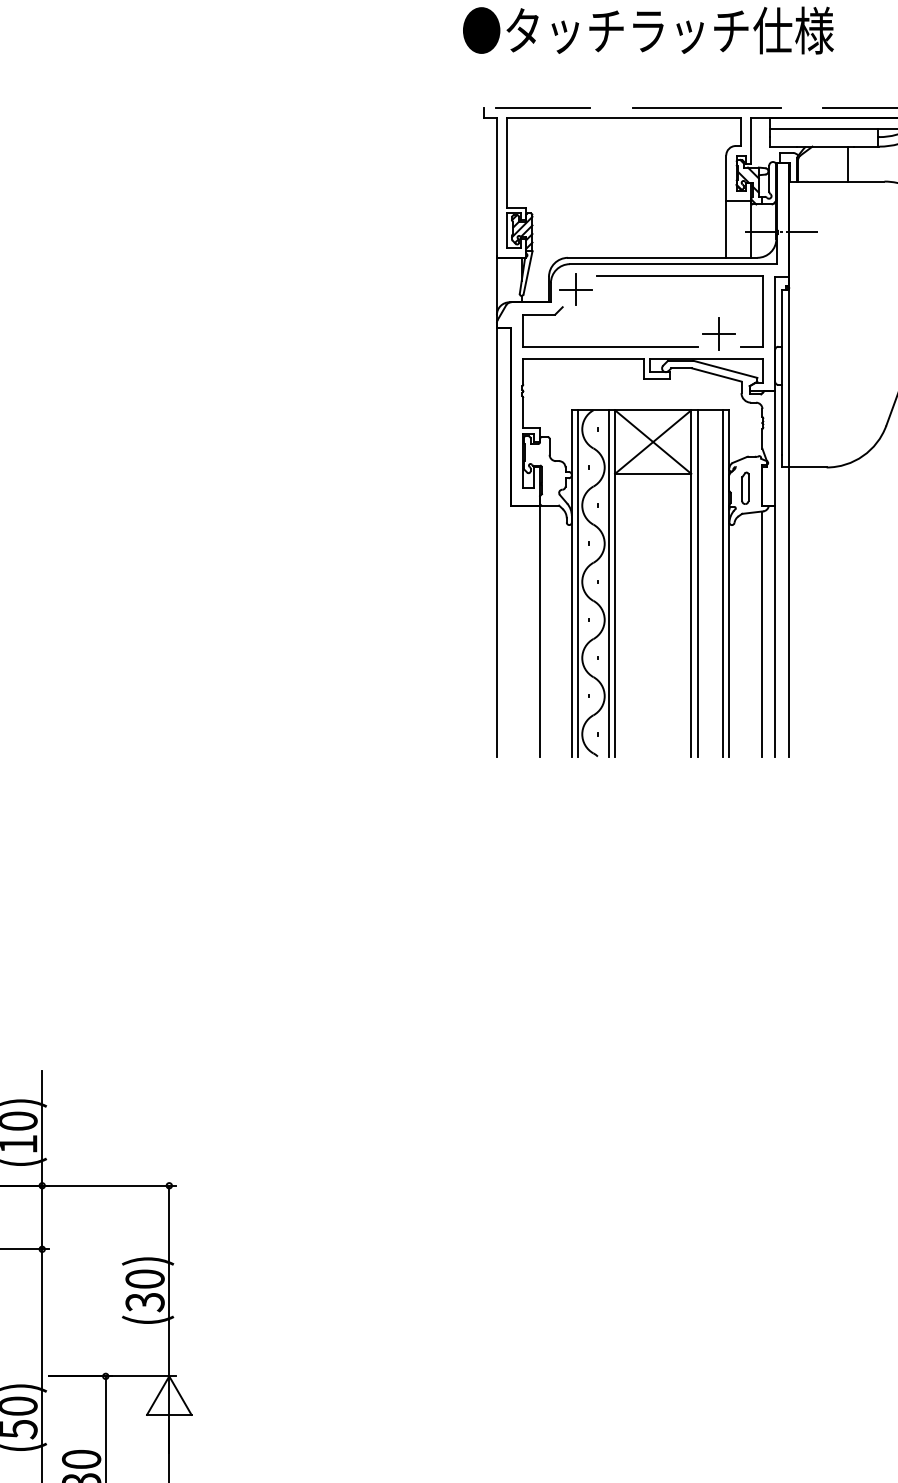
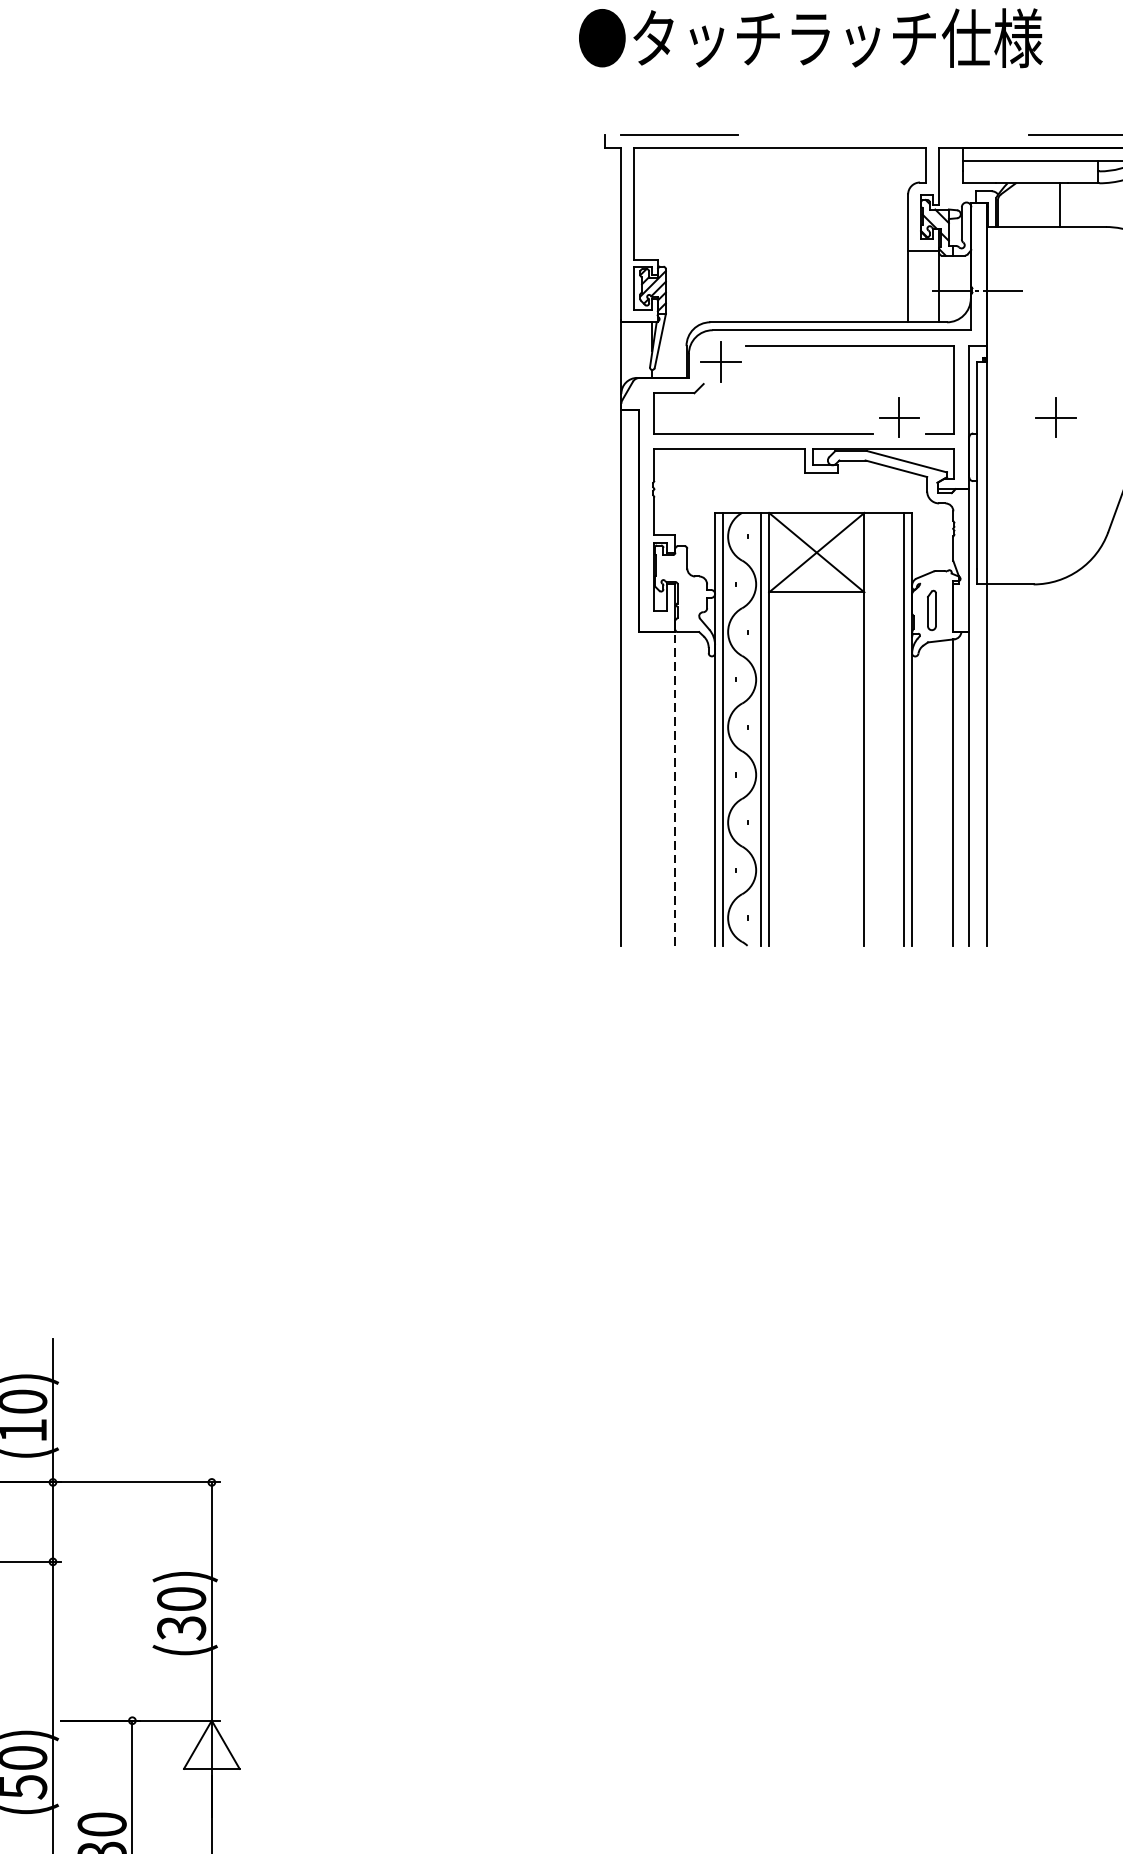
line: (706, 107) -> (883, 134), removed
part: (843, 333) -> (1054, 416), added
line: (697, 583) -> (872, 729), removed
line: (540, 630) -> (675, 788), solid -> dashed

